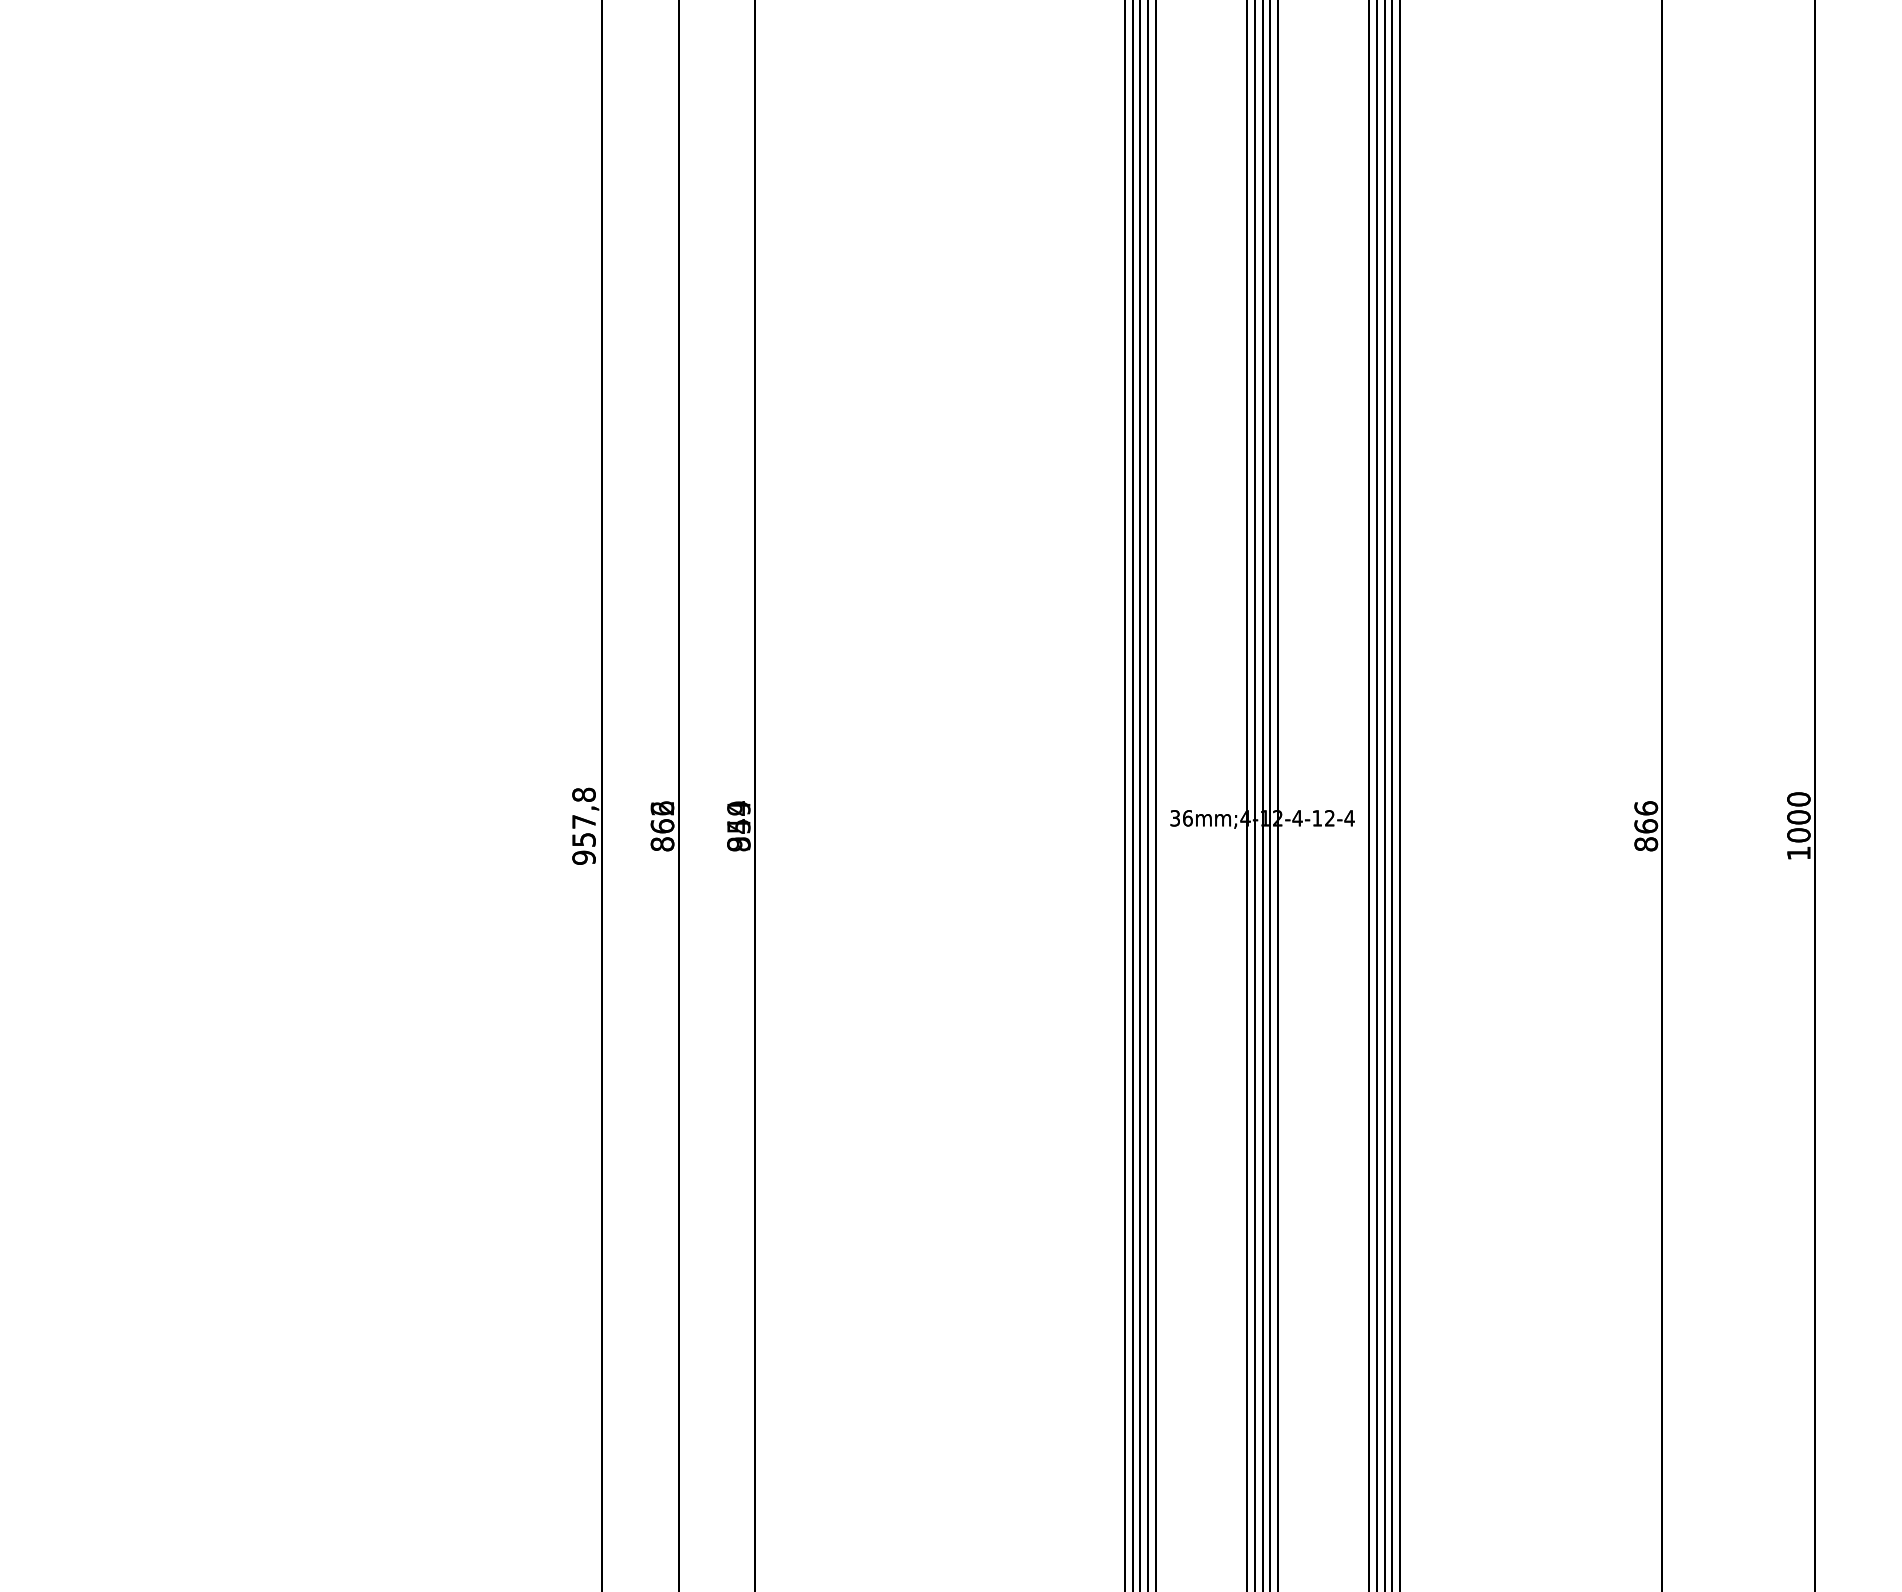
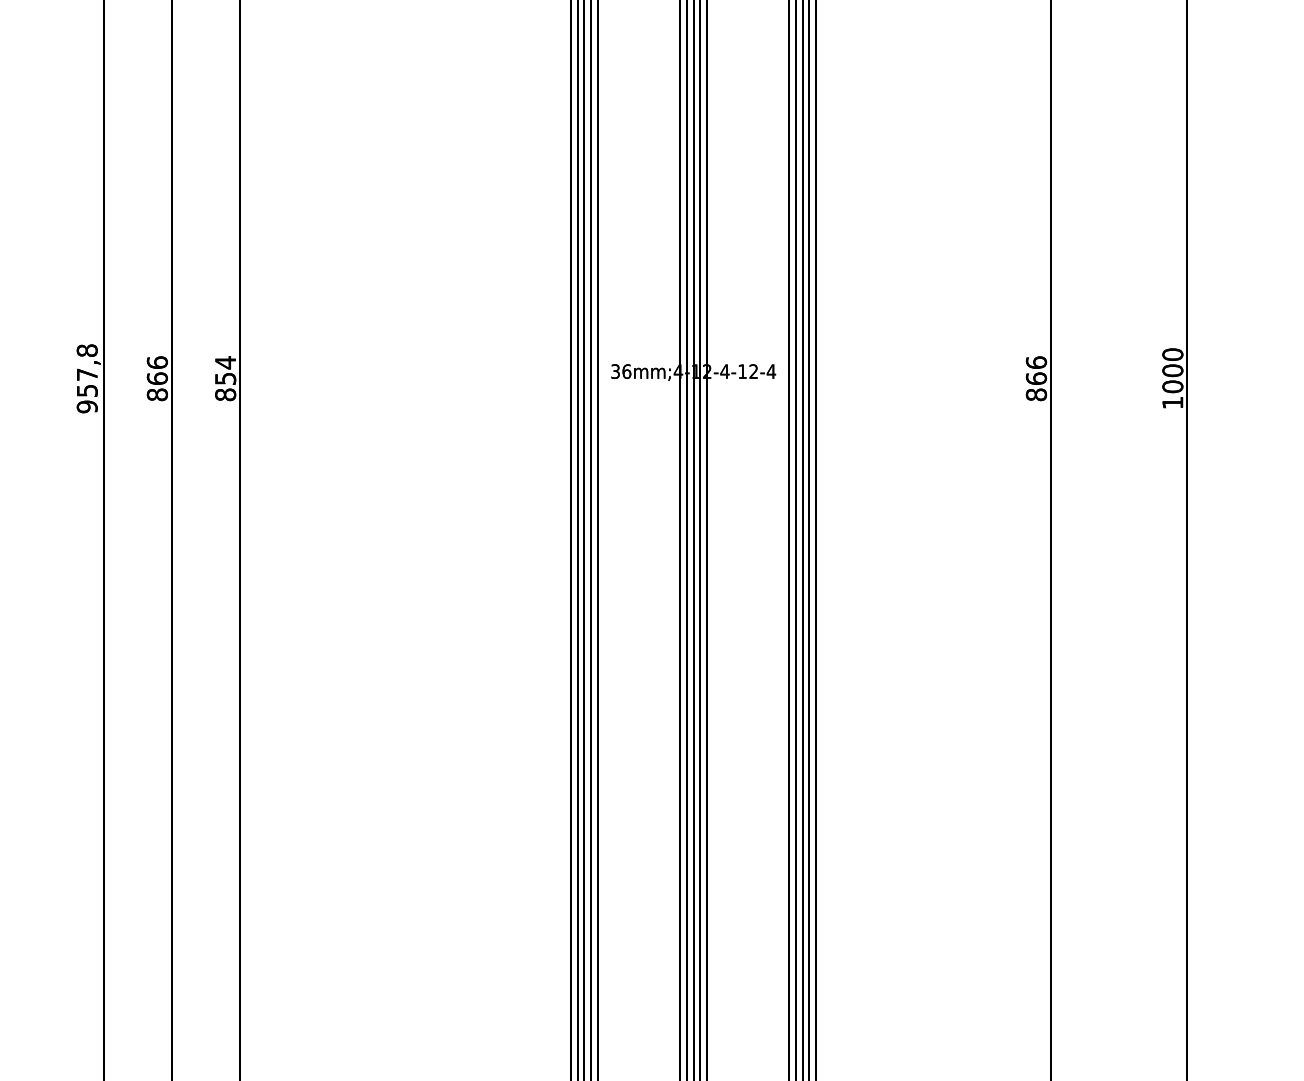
text: (662, 808) -> (157, 362), 862 -> 866
text: (738, 826) -> (225, 378), 949 -> 854

